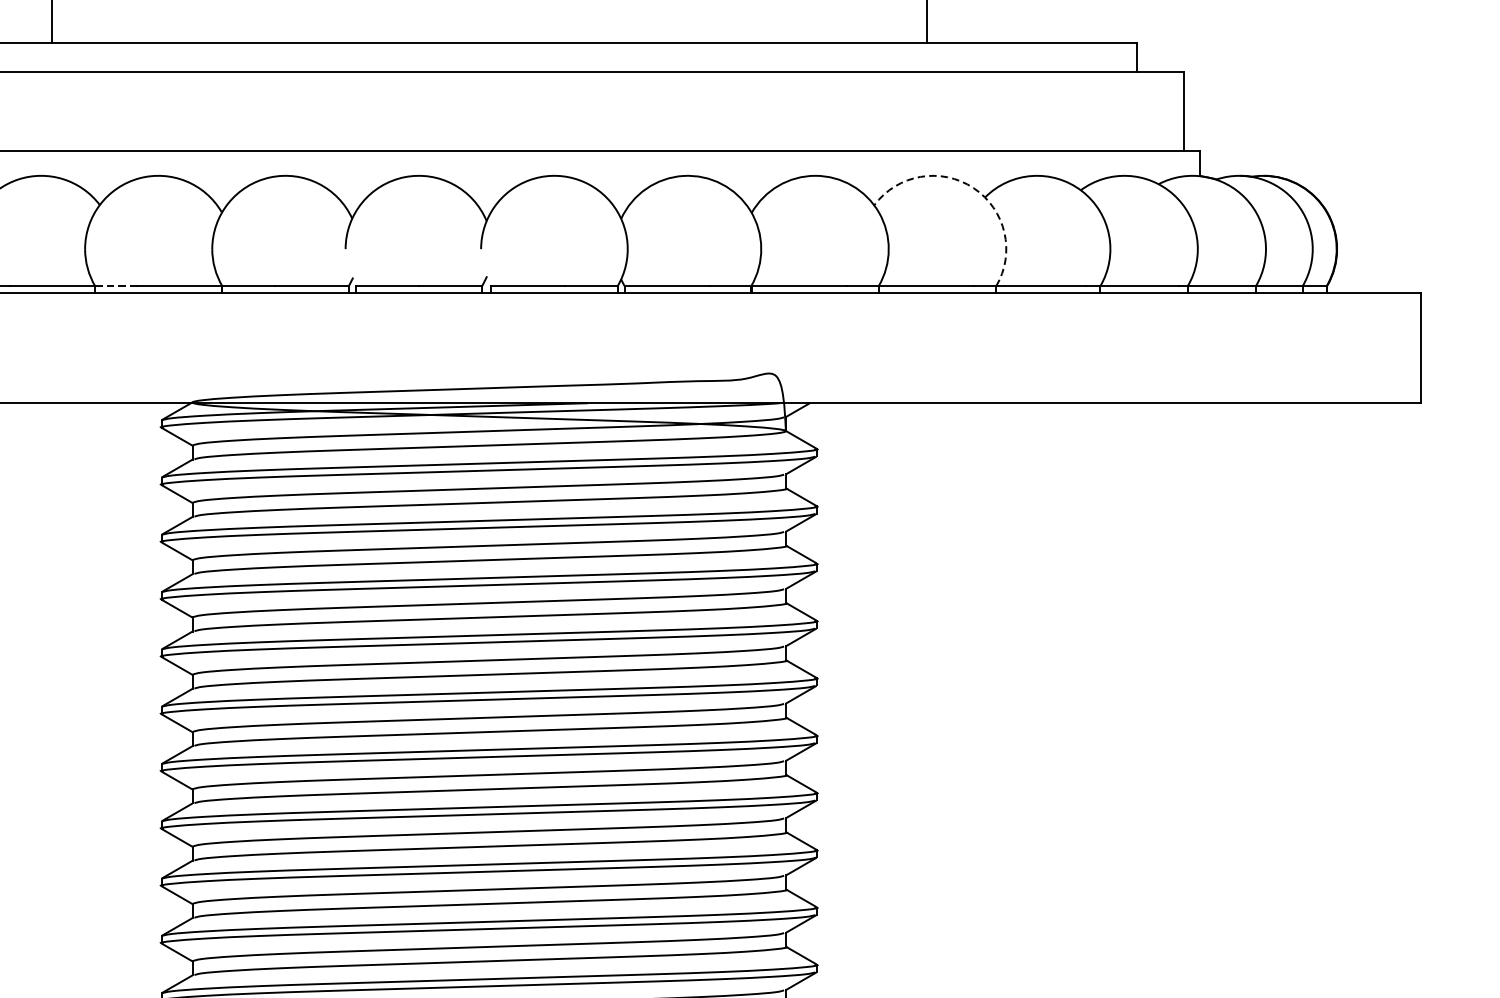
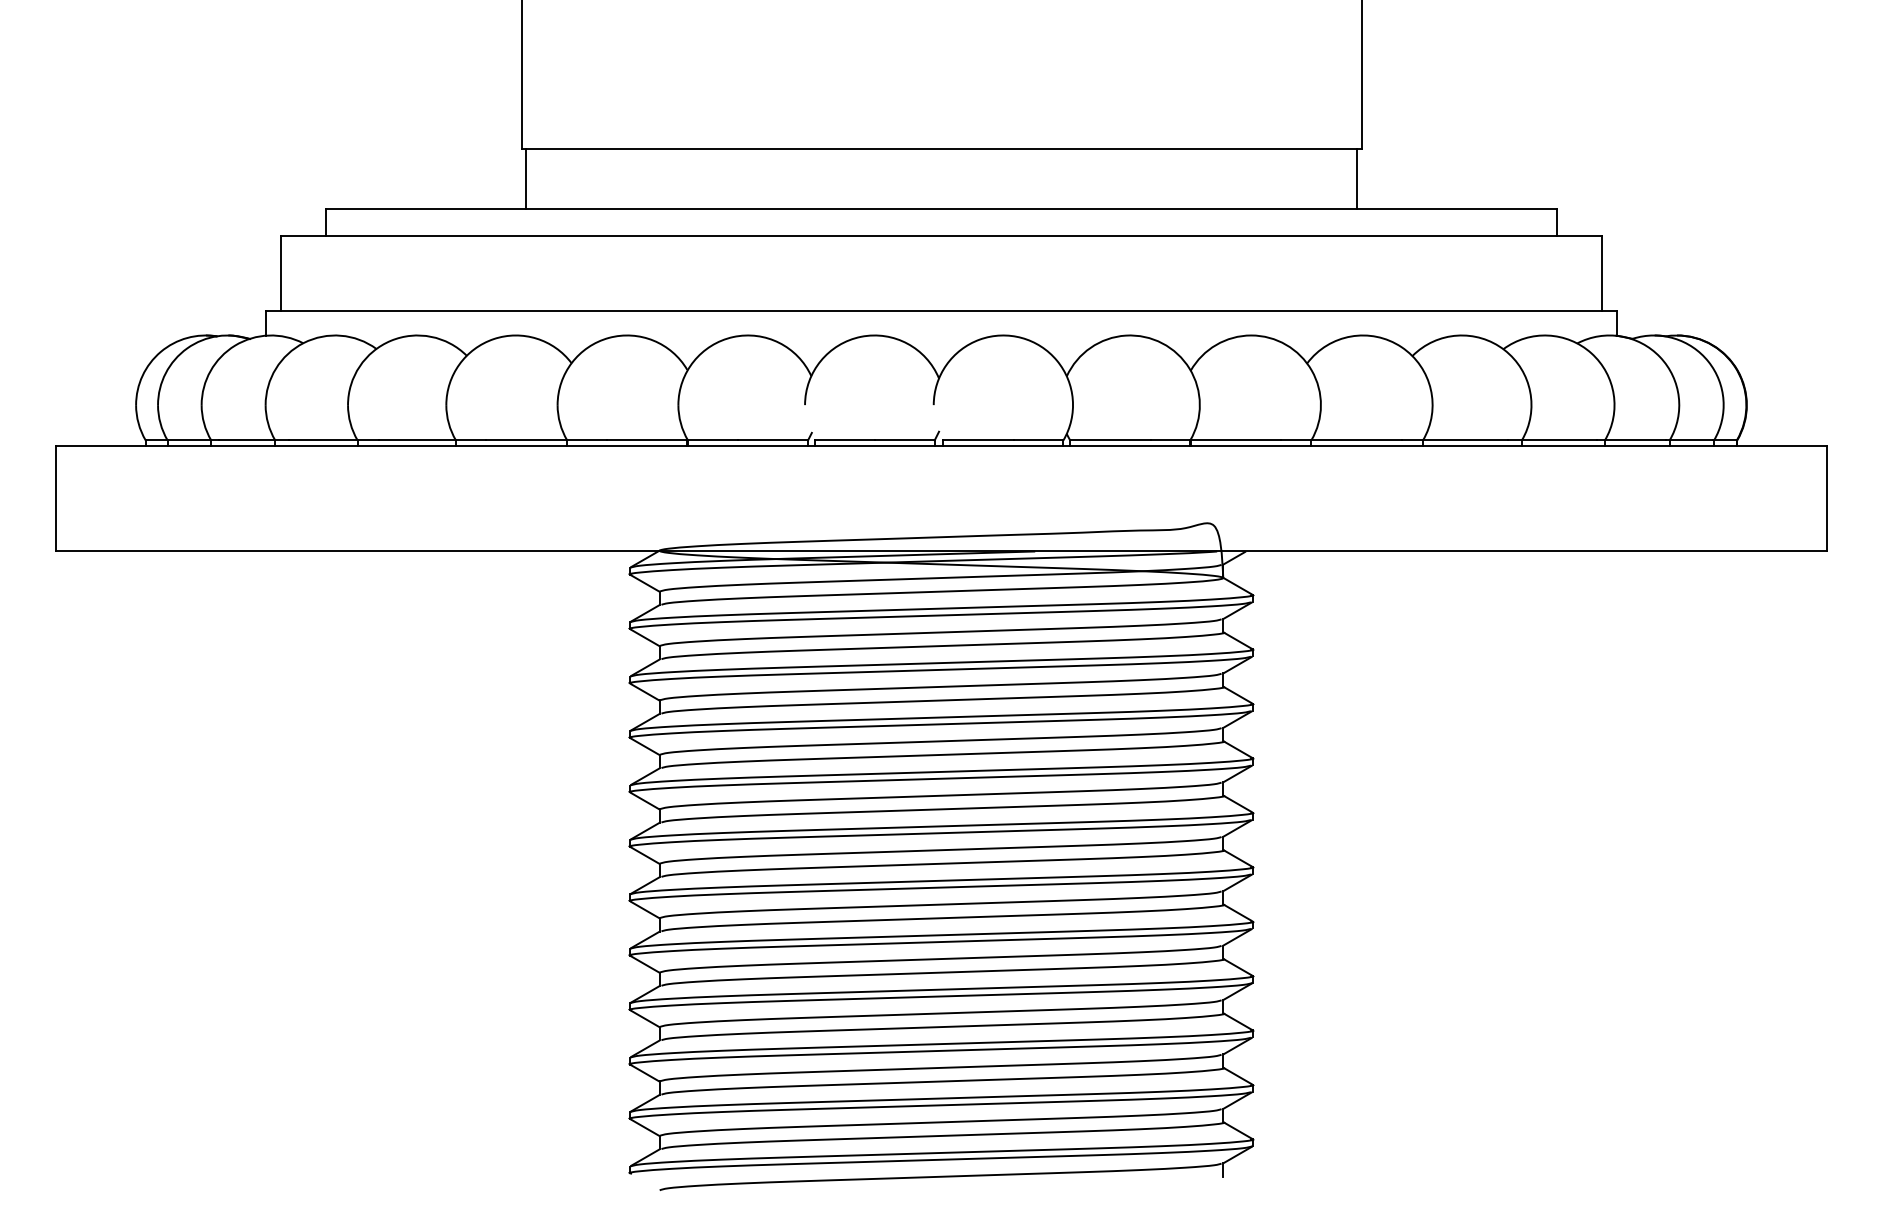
arc: (973, 188) -> (1401, 347), dashed -> solid
line: (115, 286) -> (586, 440), dashed -> solid

